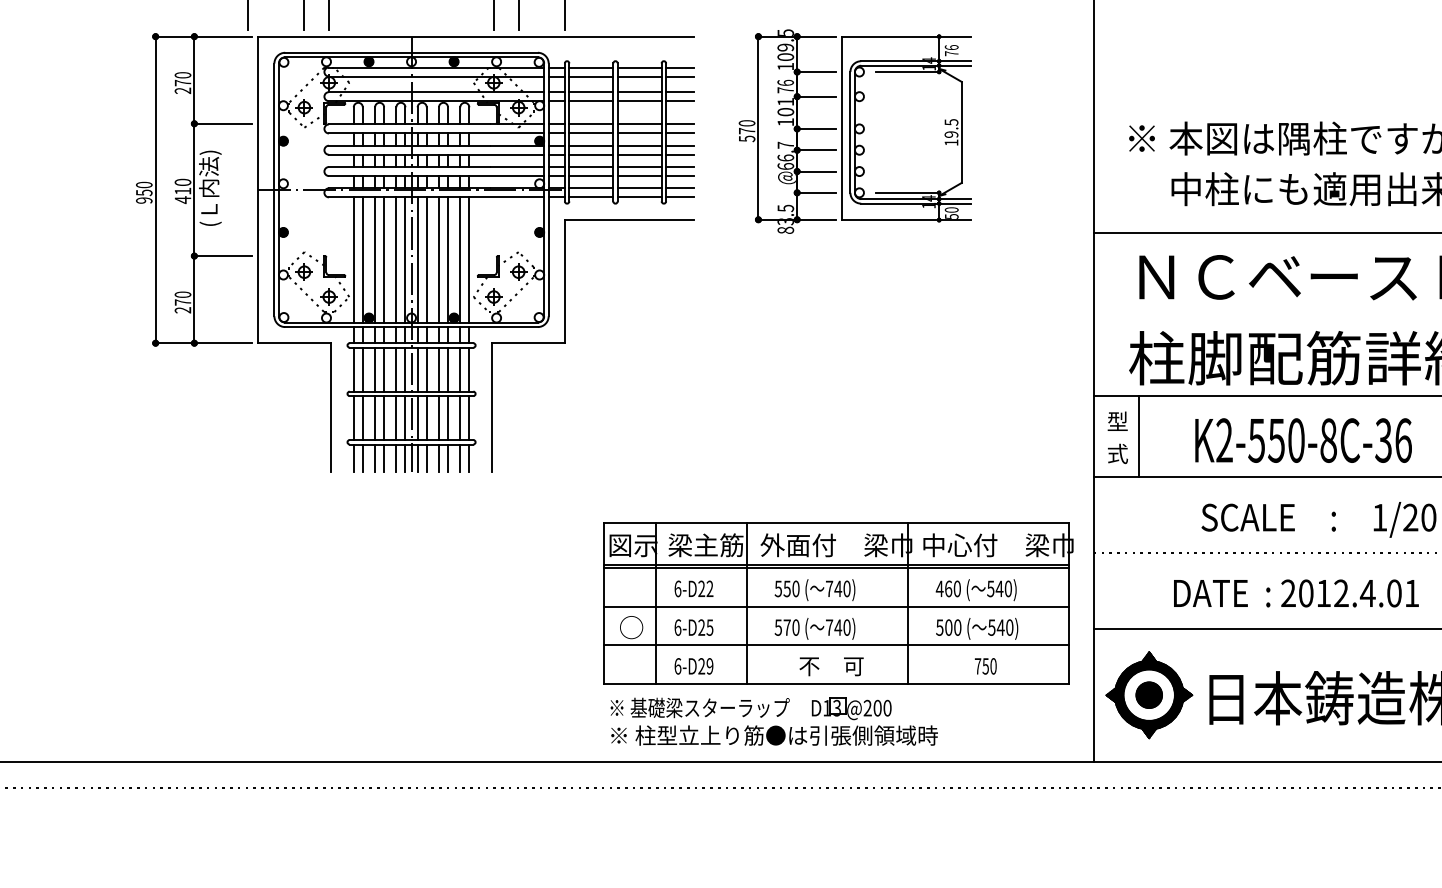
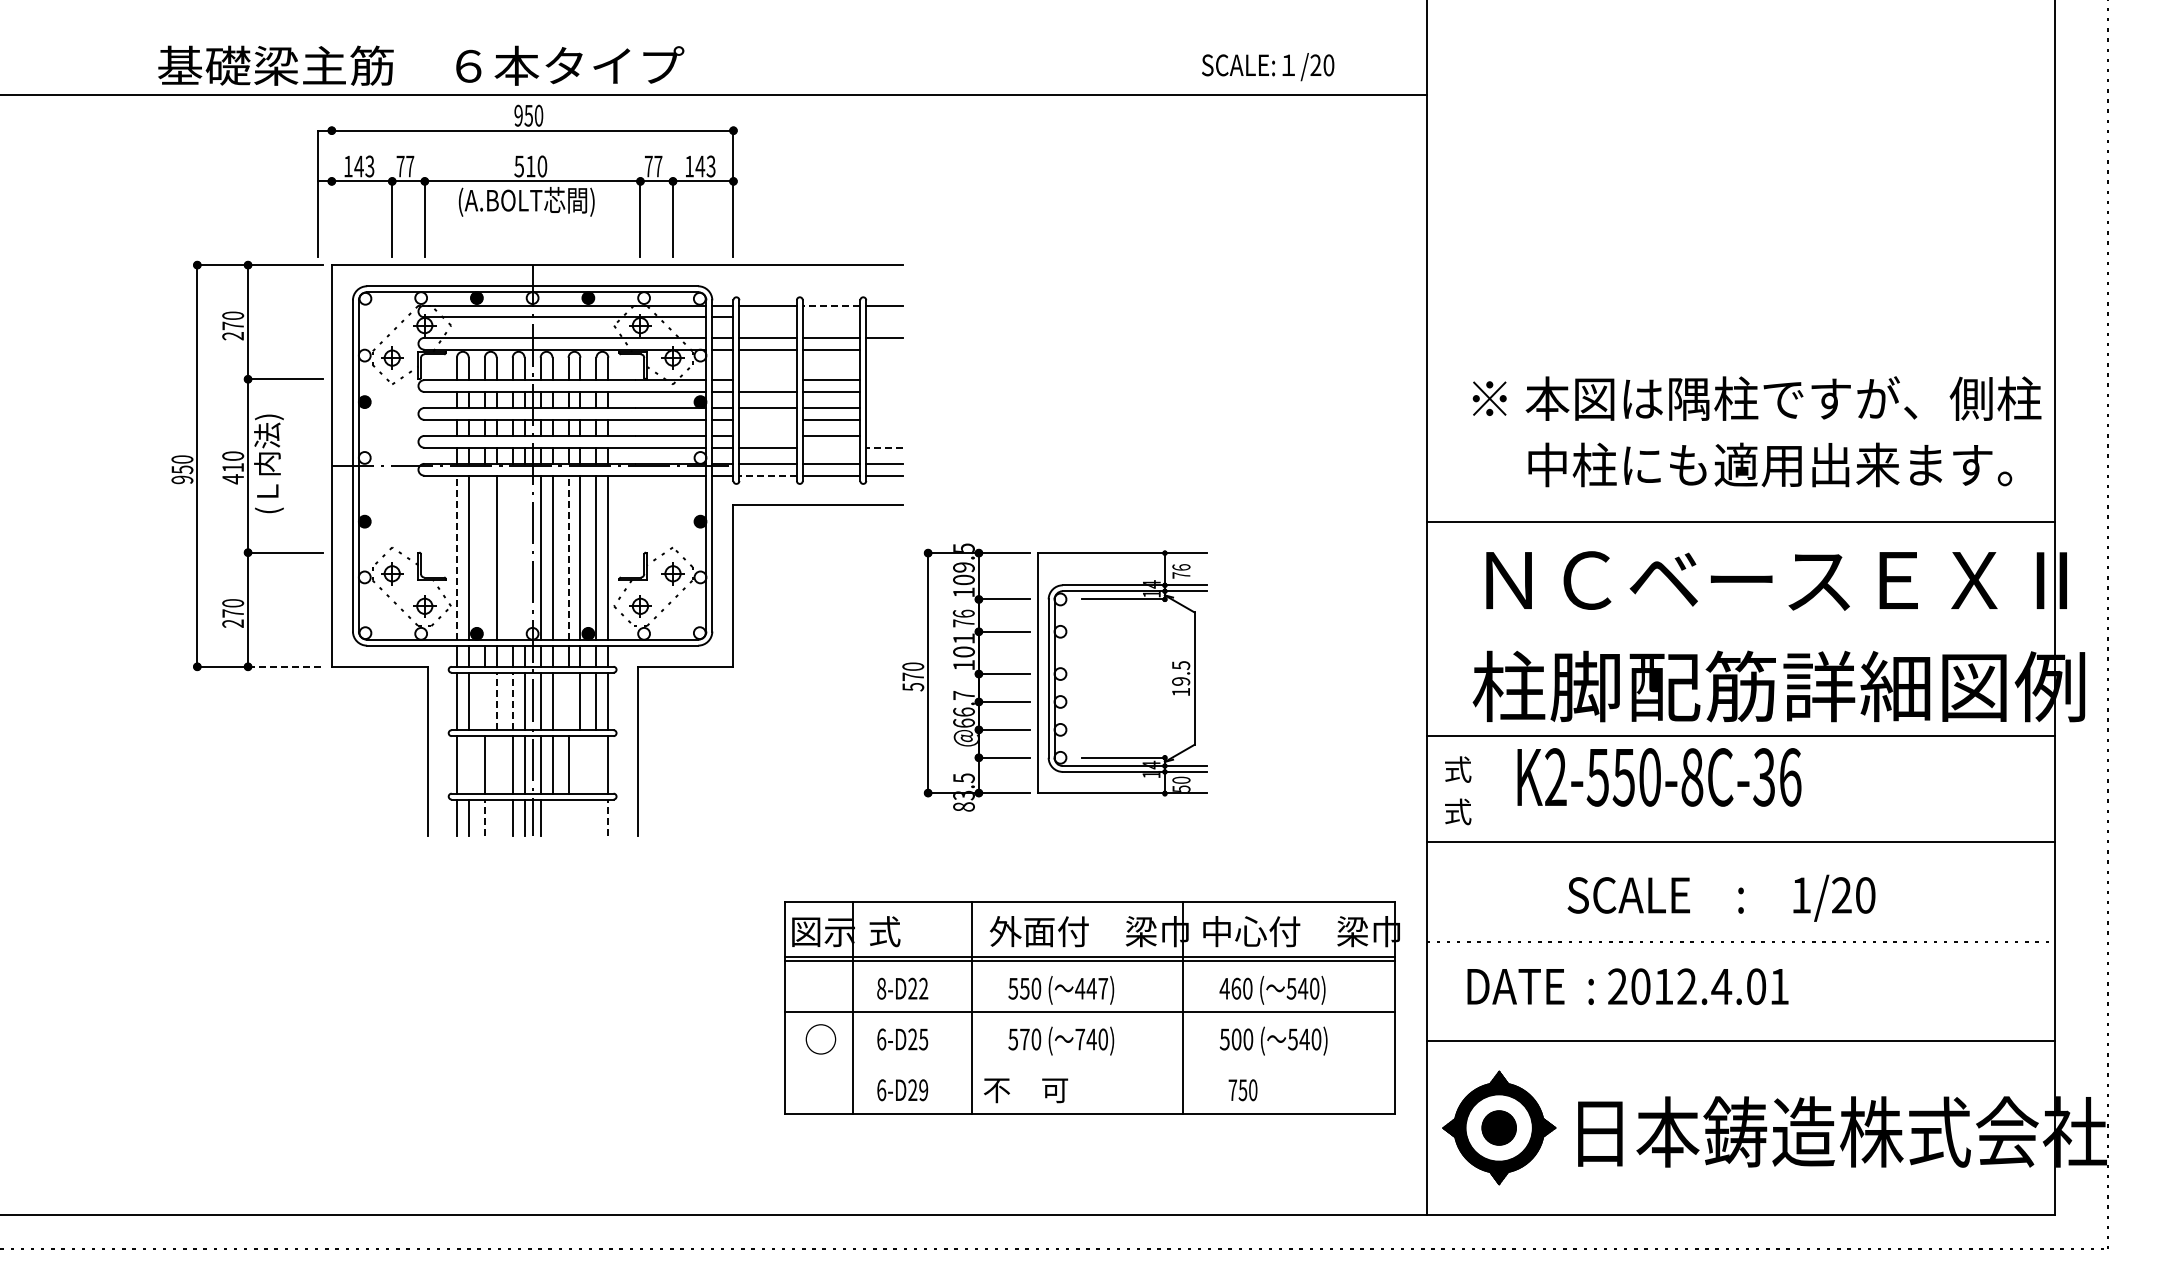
line: (639, 67) -> (831, 305), solid -> dashed
line: (590, 76) -> (767, 317), removed
line: (639, 76) -> (831, 317), removed
line: (680, 76) -> (884, 317), removed
line: (680, 101) -> (884, 349), removed
line: (590, 124) -> (767, 380), removed
line: (680, 124) -> (884, 380), removed
part: (854, 131) -> (1054, 677), moved
line: (680, 133) -> (884, 391), removed
line: (680, 146) -> (884, 408), removed
line: (590, 154) -> (767, 419), removed
line: (680, 154) -> (884, 419), removed
line: (590, 166) -> (767, 435), removed
line: (680, 166) -> (884, 435), removed
line: (639, 175) -> (831, 447), removed
line: (679, 175) -> (883, 447), solid -> dashed
line: (591, 197) -> (768, 475), solid -> dashed
line: (353, 259) -> (456, 557), solid -> dashed
line: (374, 259) -> (484, 557), removed
line: (396, 259) -> (512, 557), removed
line: (405, 259) -> (524, 557), removed
line: (438, 259) -> (568, 557), solid -> dashed
line: (222, 342) -> (285, 666), solid -> dashed
line: (374, 369) -> (484, 701), removed
line: (383, 369) -> (496, 701), solid -> dashed
line: (396, 369) -> (512, 701), solid -> dashed
line: (438, 369) -> (568, 701), removed
line: (362, 417) -> (468, 764), removed
line: (383, 417) -> (496, 764), removed
line: (448, 417) -> (580, 764), removed
line: (460, 417) -> (596, 764), removed
text: (1117, 421) -> (1457, 769), 型 -> 式
line: (1138, 436) -> (1485, 788), removed
text: (1303, 440) -> (1659, 777), moved
line: (374, 458) -> (484, 817), solid -> dashed
line: (383, 458) -> (496, 817), removed
line: (426, 458) -> (552, 817), removed
line: (438, 458) -> (568, 817), removed
line: (448, 458) -> (580, 817), removed
line: (460, 458) -> (596, 817), removed
line: (469, 458) -> (608, 817), solid -> dashed
text: (706, 545) -> (918, 931), 梁主筋 -> 式
text: (677, 588) -> (881, 988), 6-D22 -> 8-D22
text: (838, 588) -> (1091, 988), 740) -> 447)
text: (1296, 593) -> (1627, 986), moved
line: (836, 645) -> (1089, 1062), removed
text: (831, 666) -> (1026, 1090), moved
text: (985, 666) -> (1242, 1090), moved
part: (773, 721) -> (1007, 1162), removed

